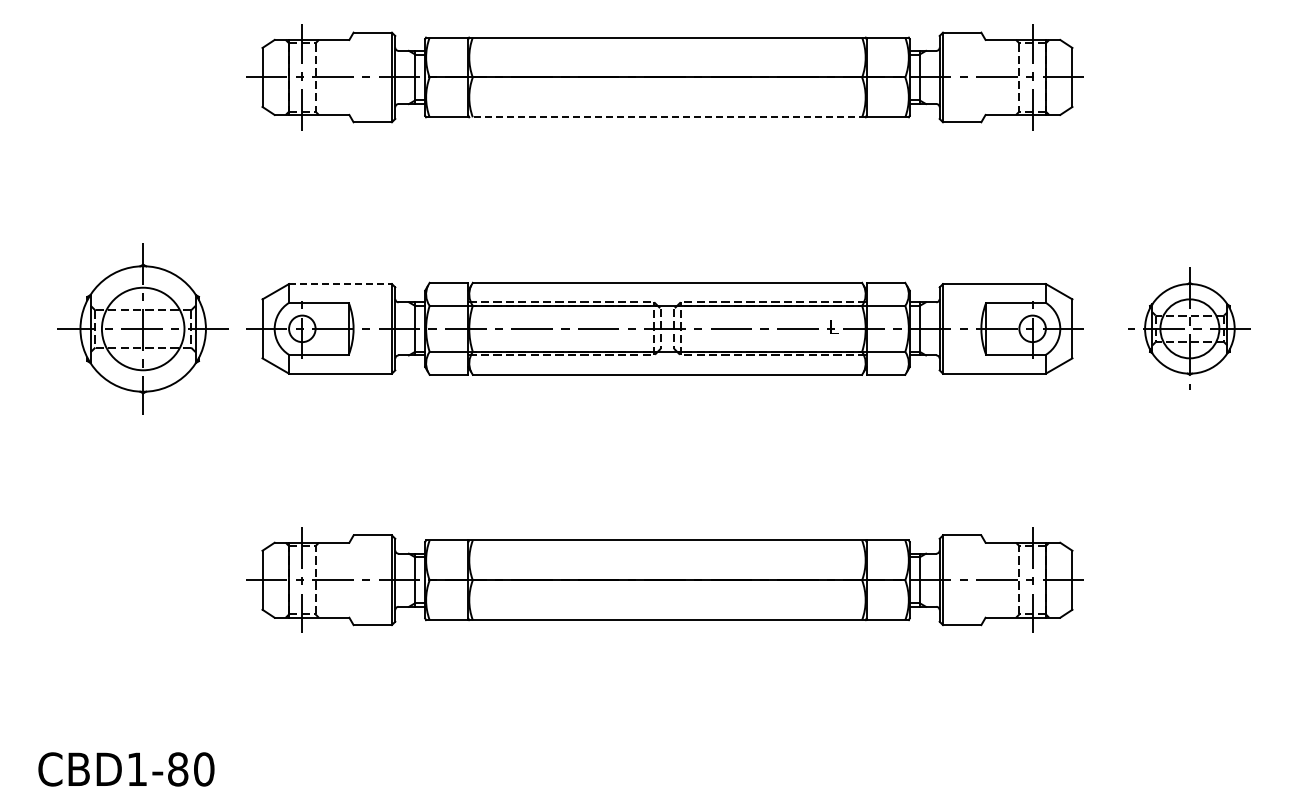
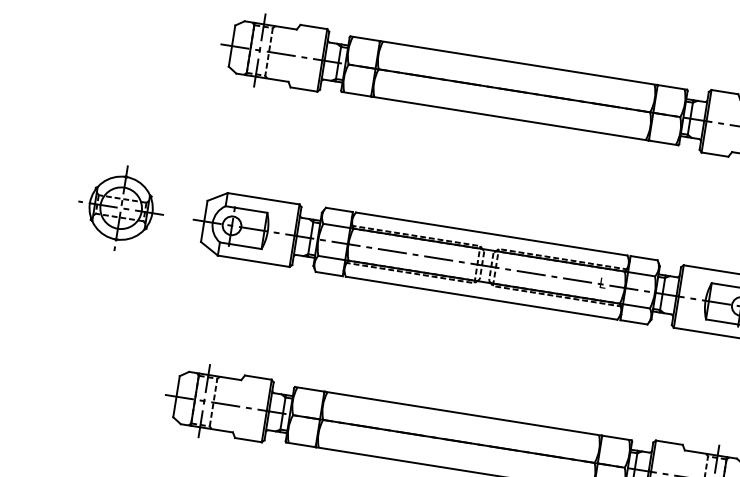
line: (666, 117) -> (509, 118), dashed -> solid
line: (341, 284) -> (264, 199), dashed -> solid
part: (143, 328) -> (121, 208), size x0.71

